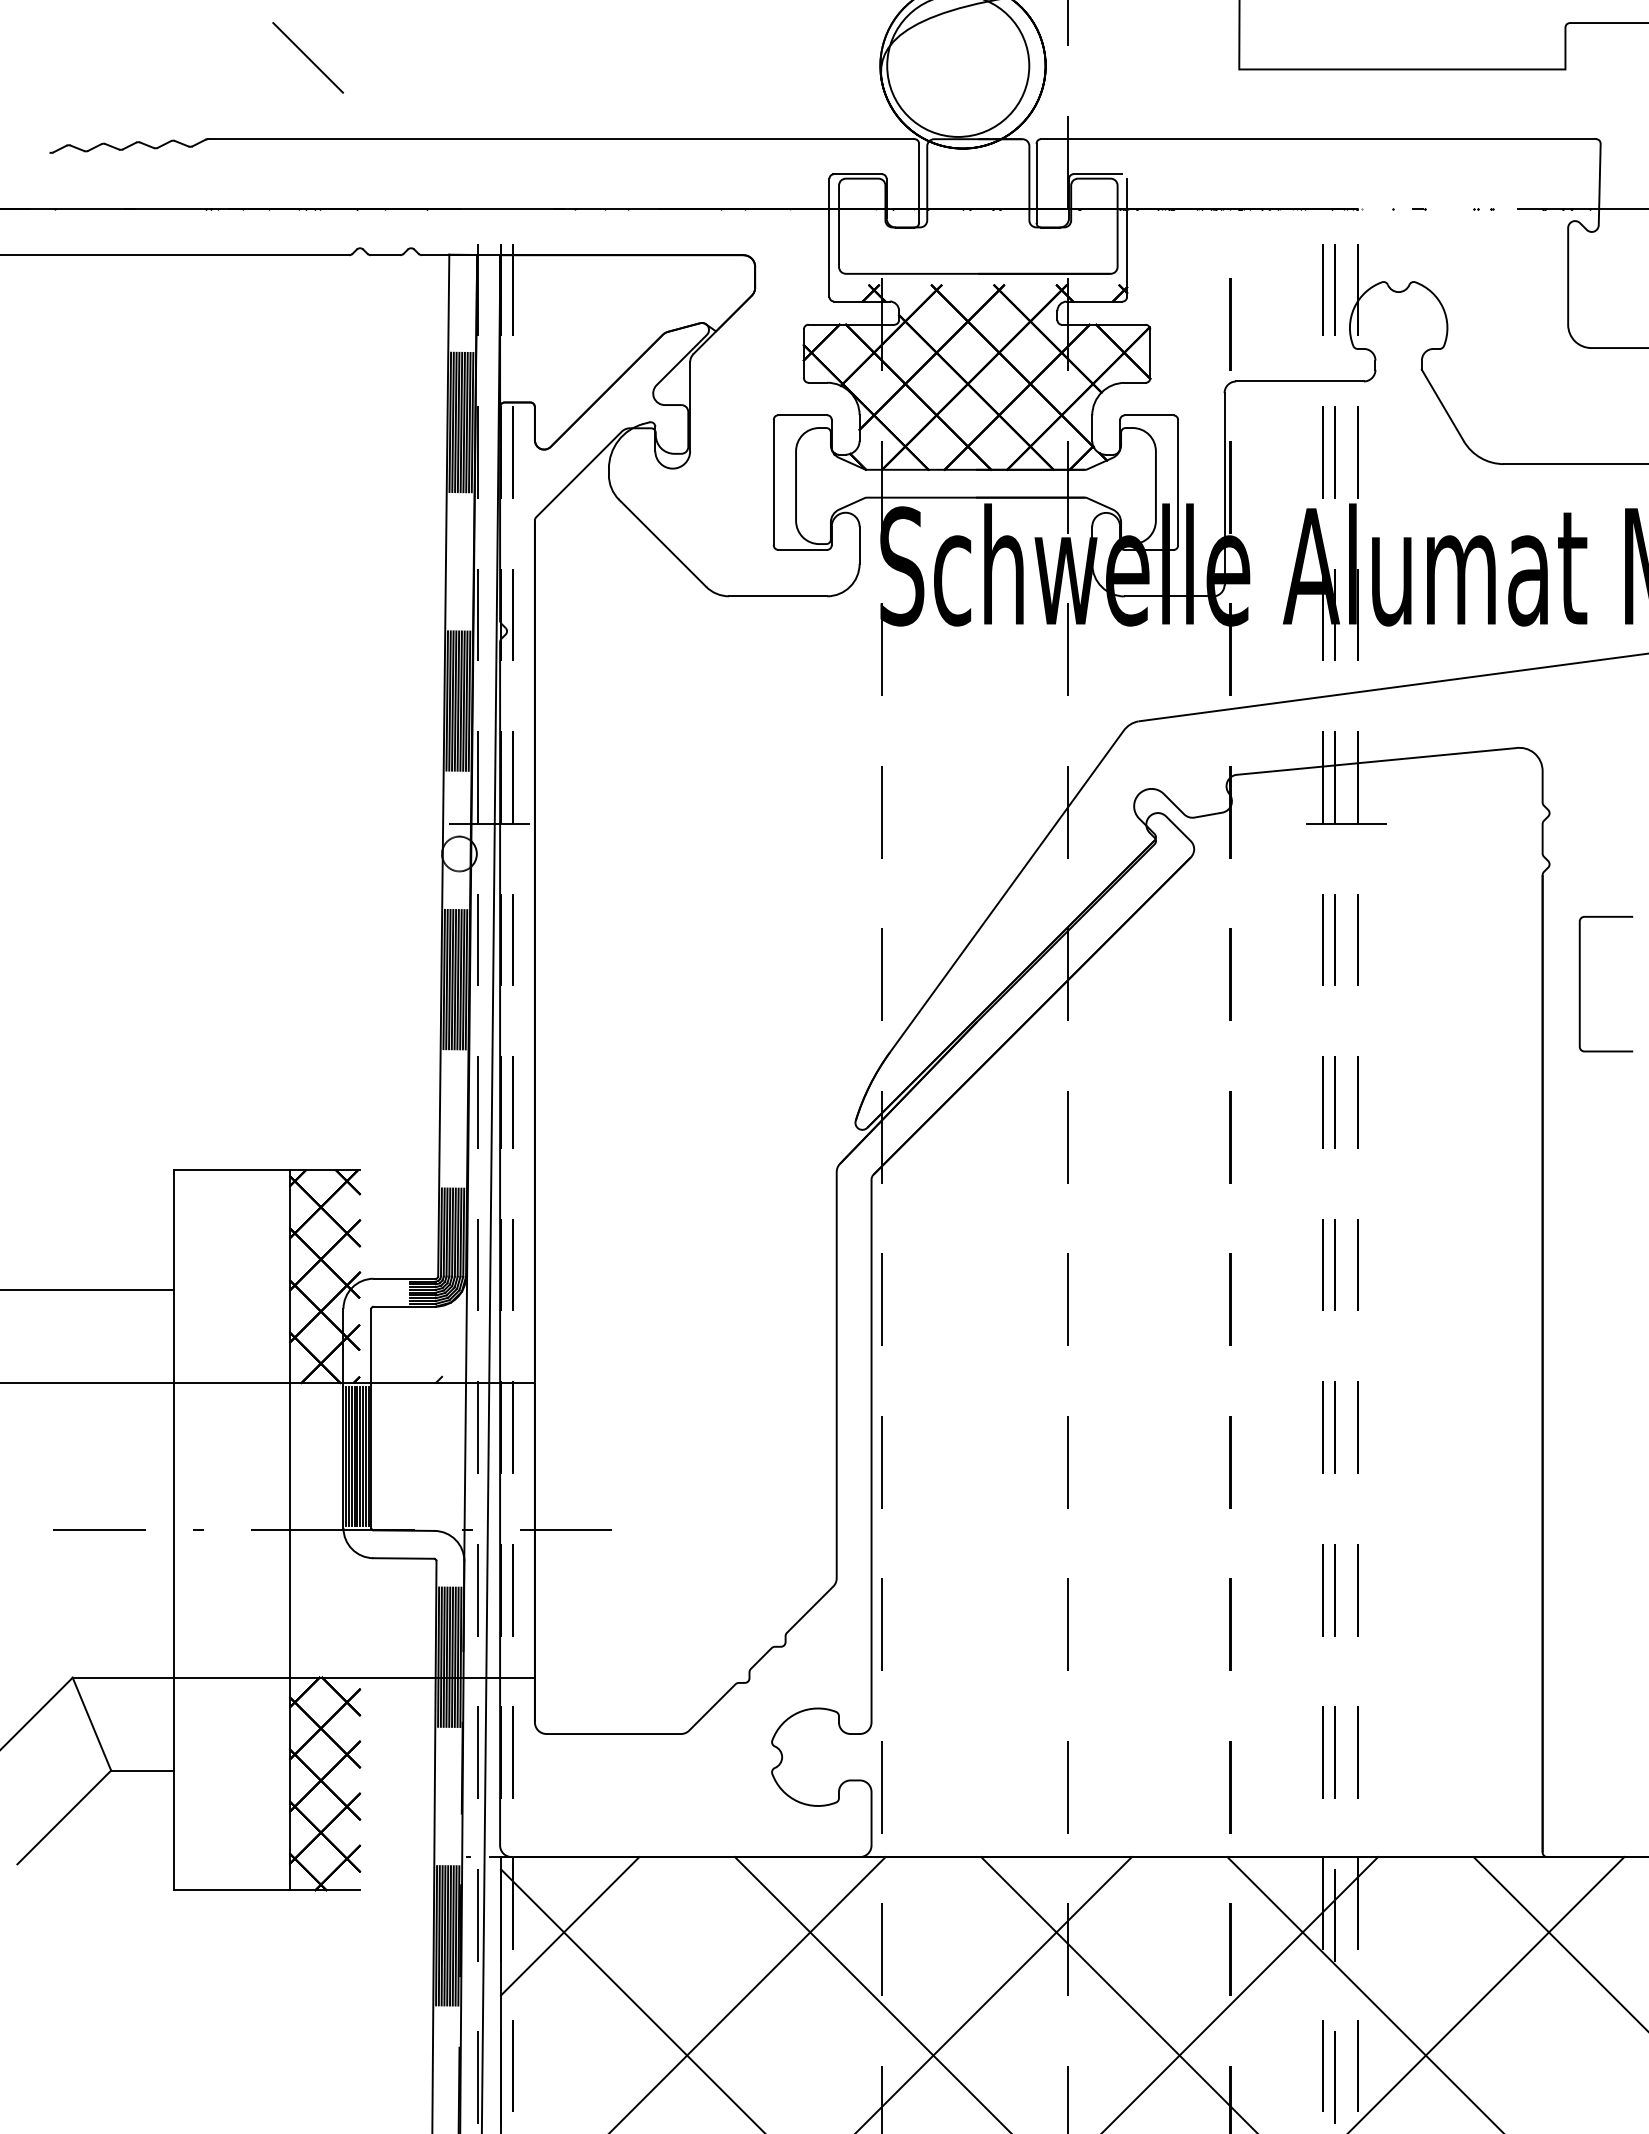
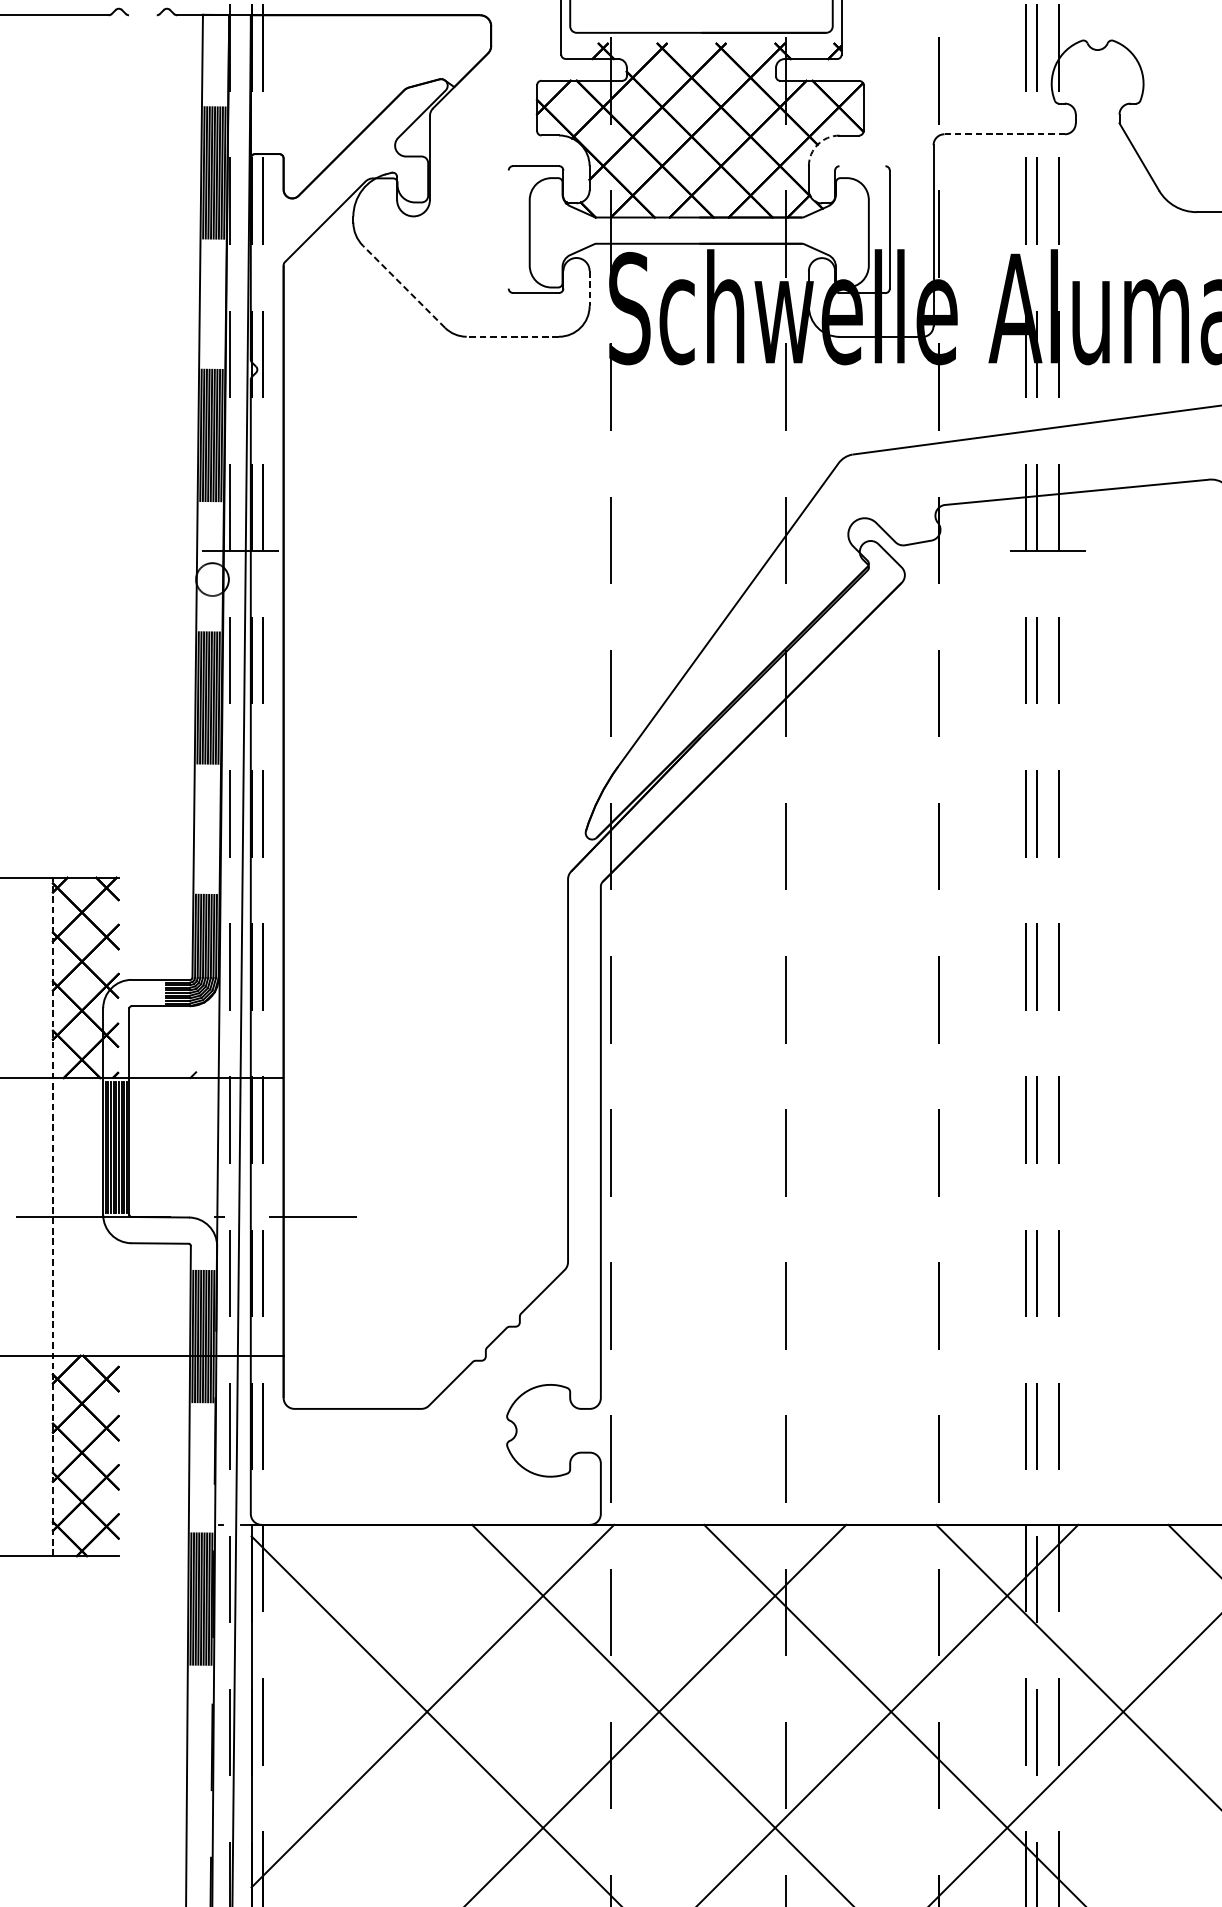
line: (385, 255) -> (142, 15), removed
line: (1300, 381) -> (1005, 134), solid -> dashed
arc: (1101, 392) -> (817, 144), solid -> dashed
line: (1148, 415) -> (861, 166), removed
line: (773, 482) -> (508, 229), removed
line: (662, 543) -> (403, 286), solid -> dashed
line: (859, 545) -> (589, 288), solid -> dashed
line: (778, 596) -> (513, 336), solid -> dashed
line: (290, 1530) -> (53, 1217), solid -> dashed
line: (569, 1926) -> (316, 1590), removed

